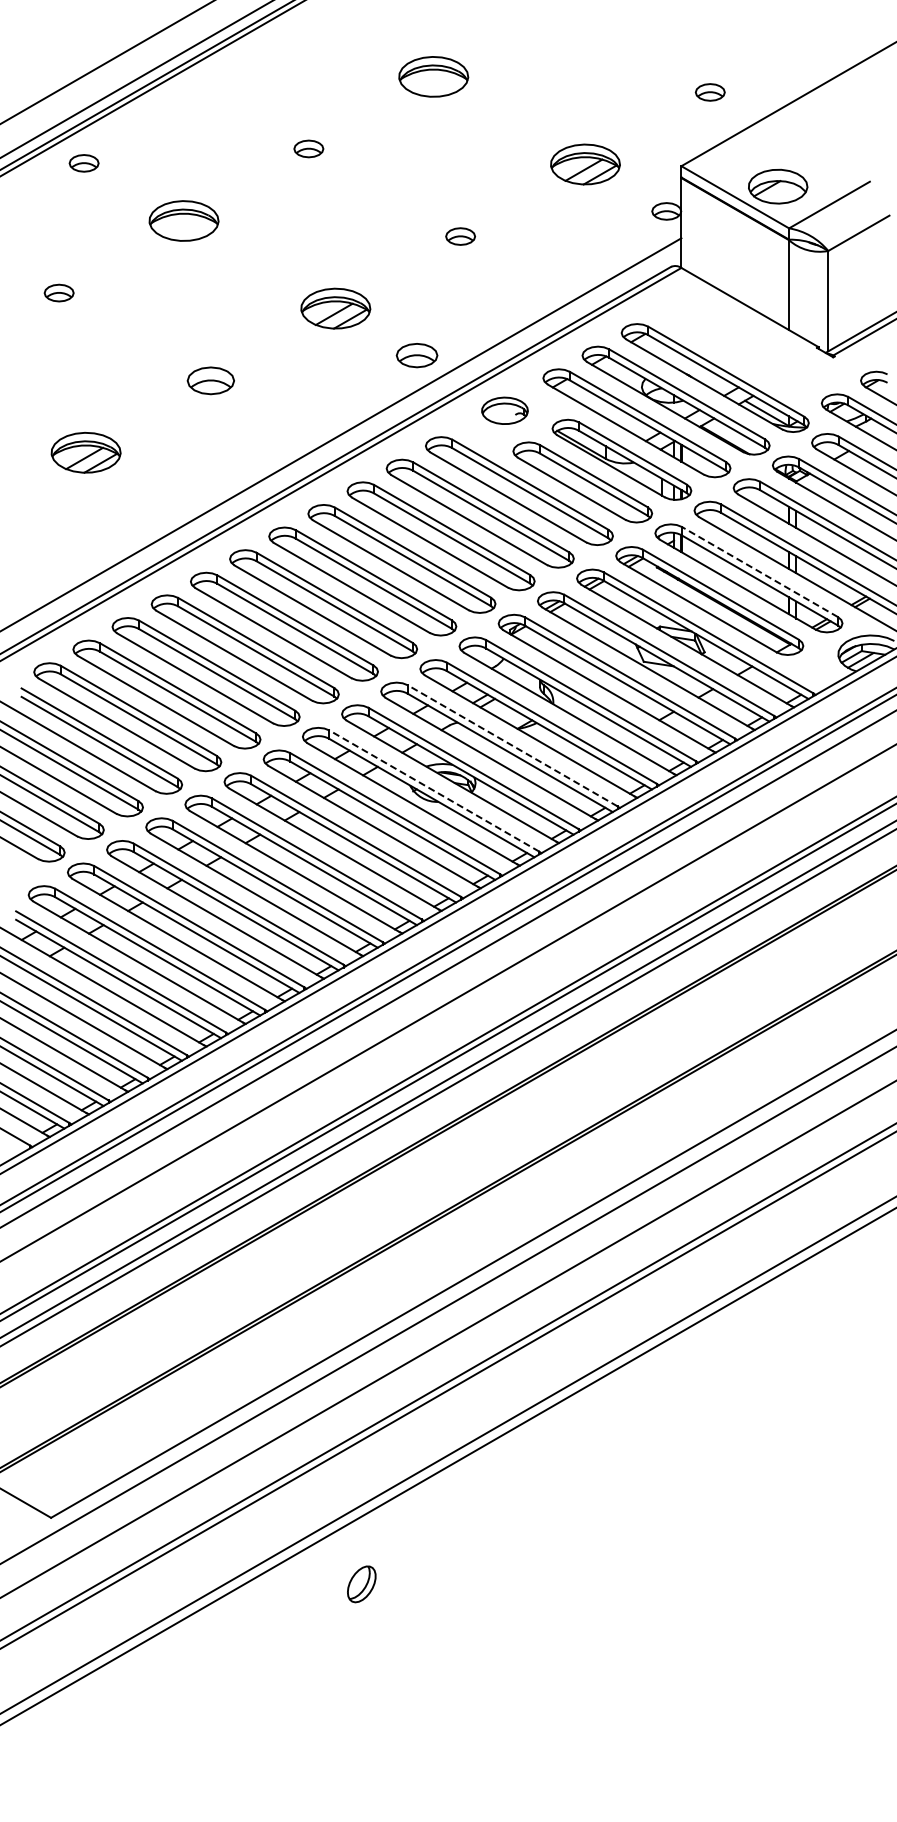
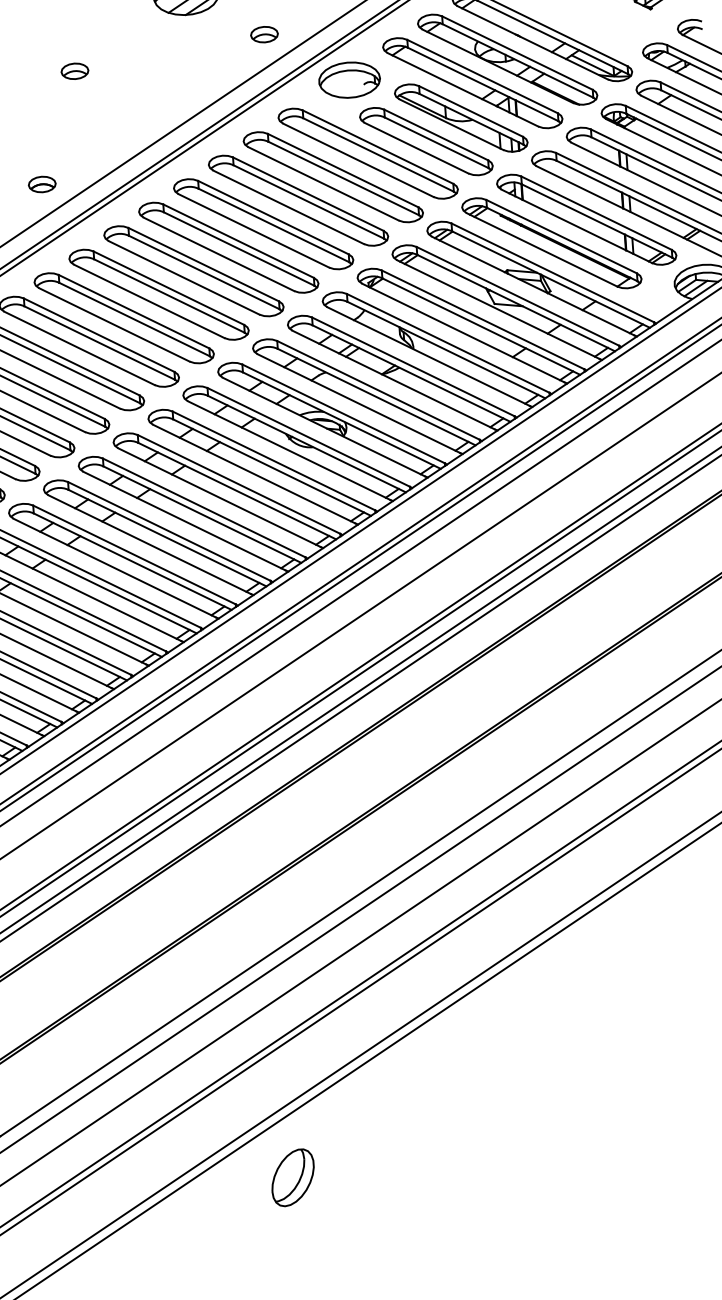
part: (416, 355) -> (263, 34), size x0.71
part: (210, 380) -> (74, 71), size x0.62
part: (504, 410) -> (349, 79), size x1.43
part: (167, 499) -> (42, 184), added
line: (759, 571) -> (596, 212), dashed -> solid
line: (512, 745) -> (378, 390), dashed -> solid
line: (433, 790) -> (307, 436), dashed -> solid
part: (361, 1584) -> (292, 1178), size x1.67

